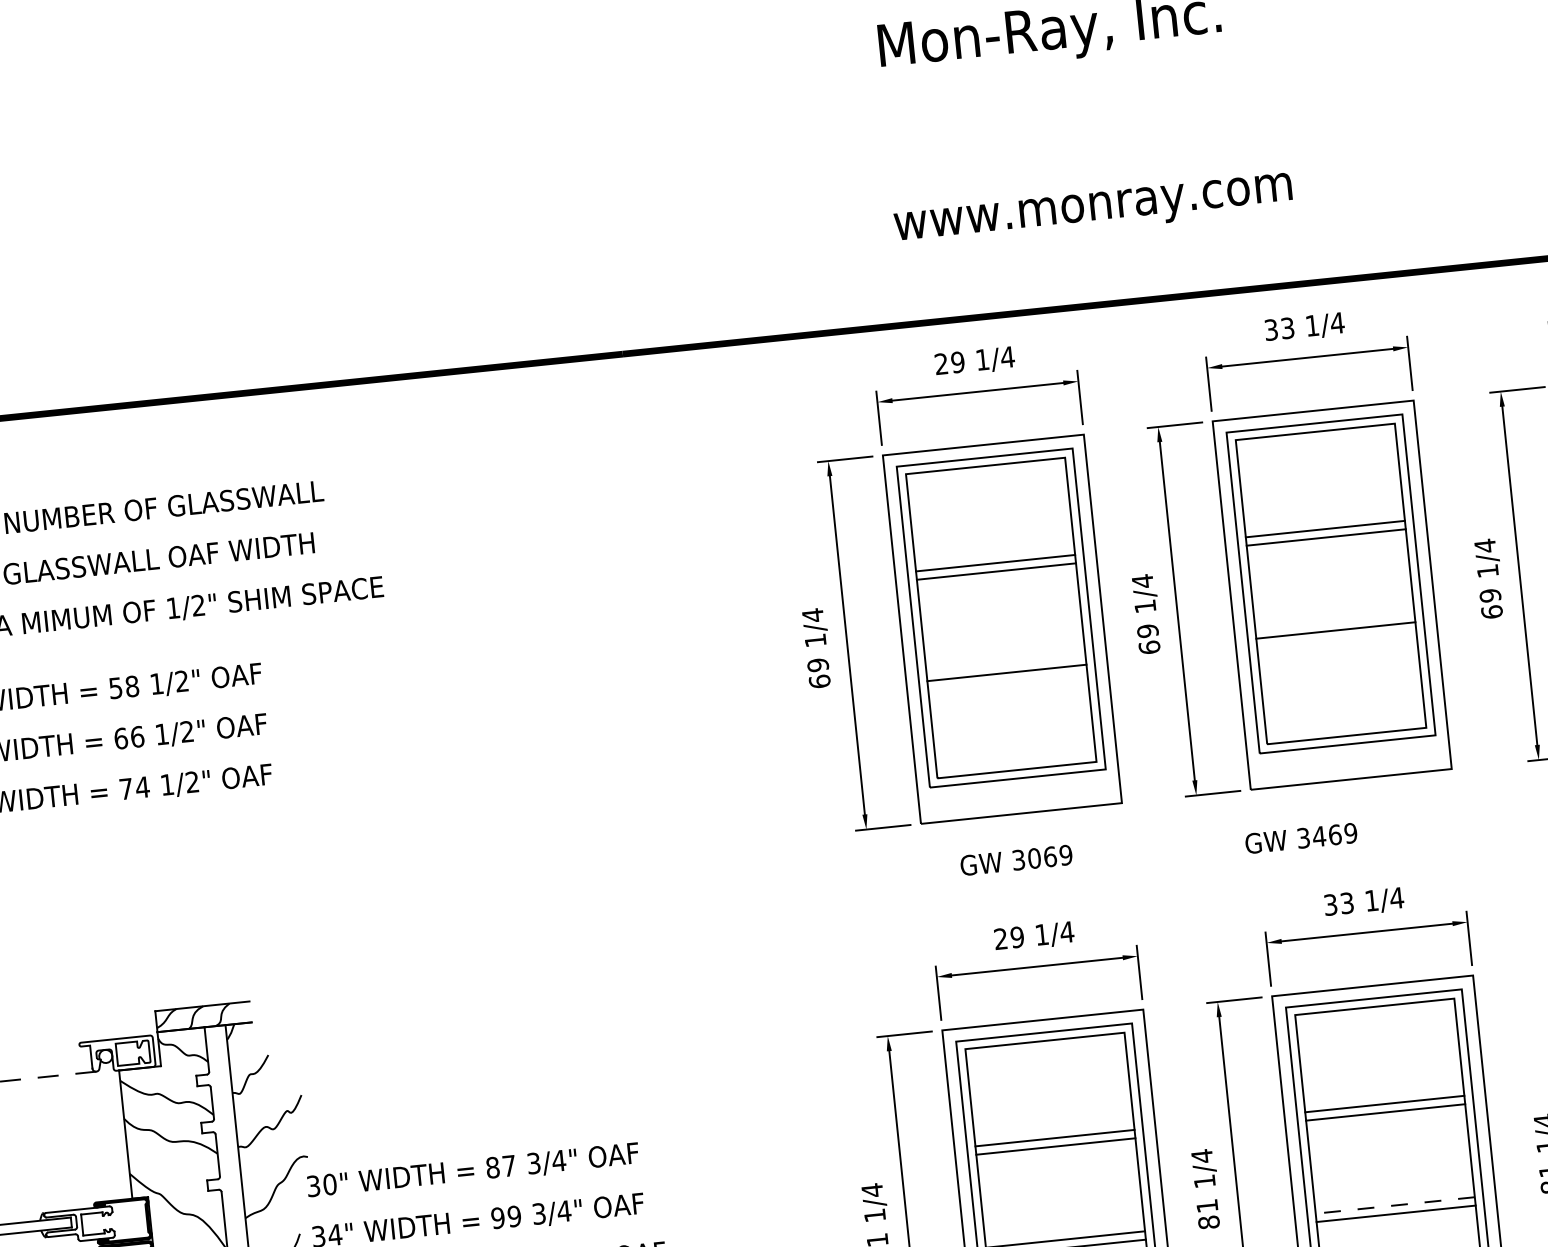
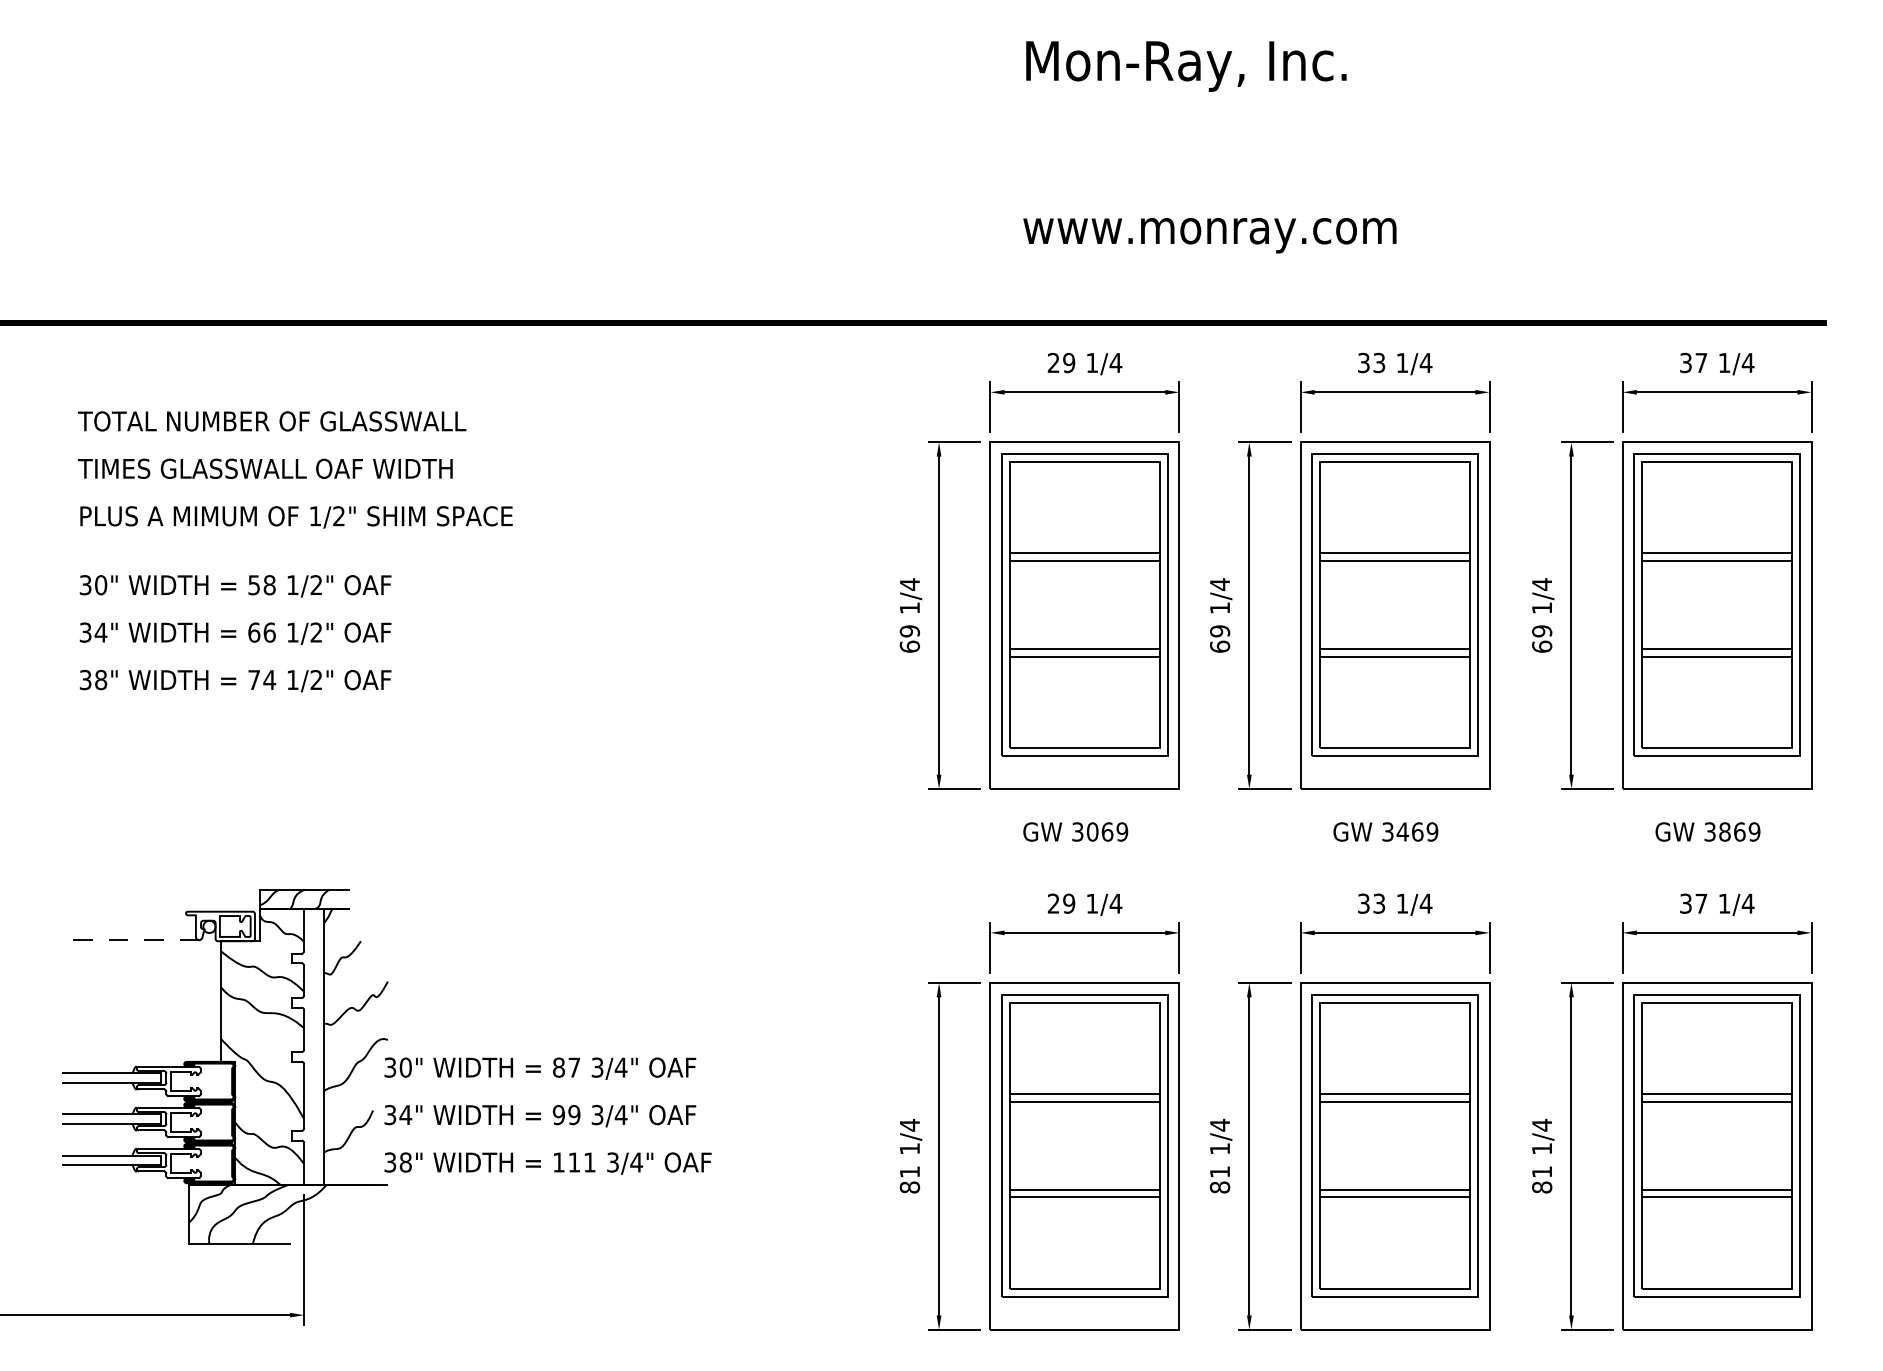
line: (1336, 638) -> (1394, 656), added
line: (1005, 664) -> (1084, 648), added
text: (1300, 837) -> (1385, 831), moved
line: (1395, 1205) -> (1395, 1189), dashed -> solid

